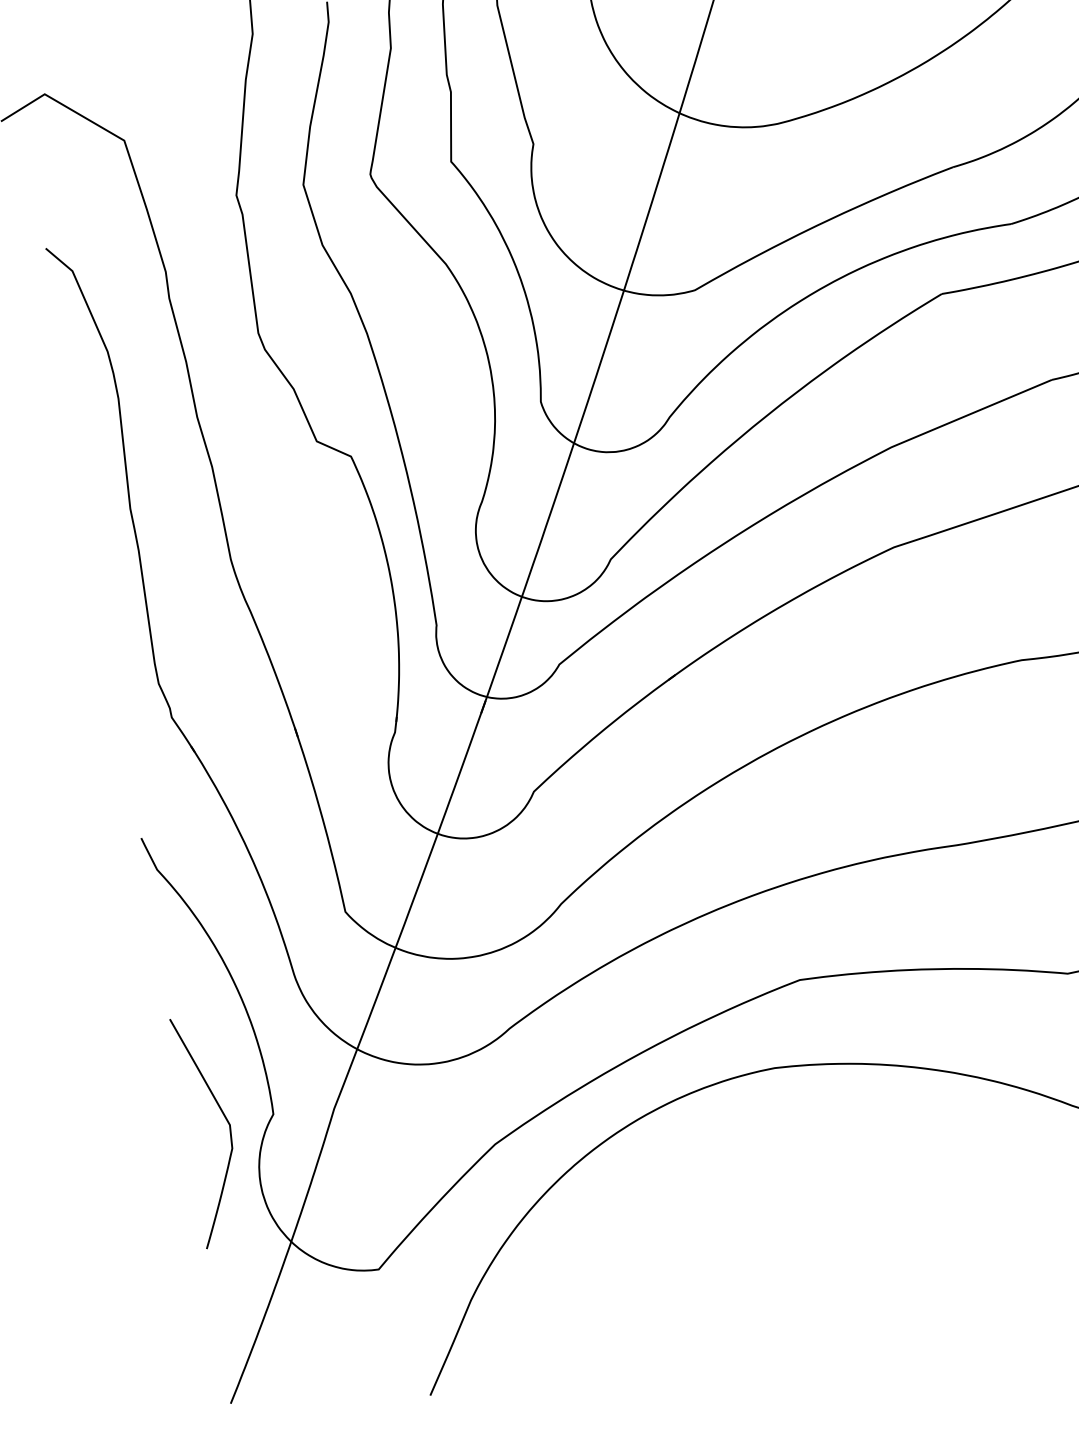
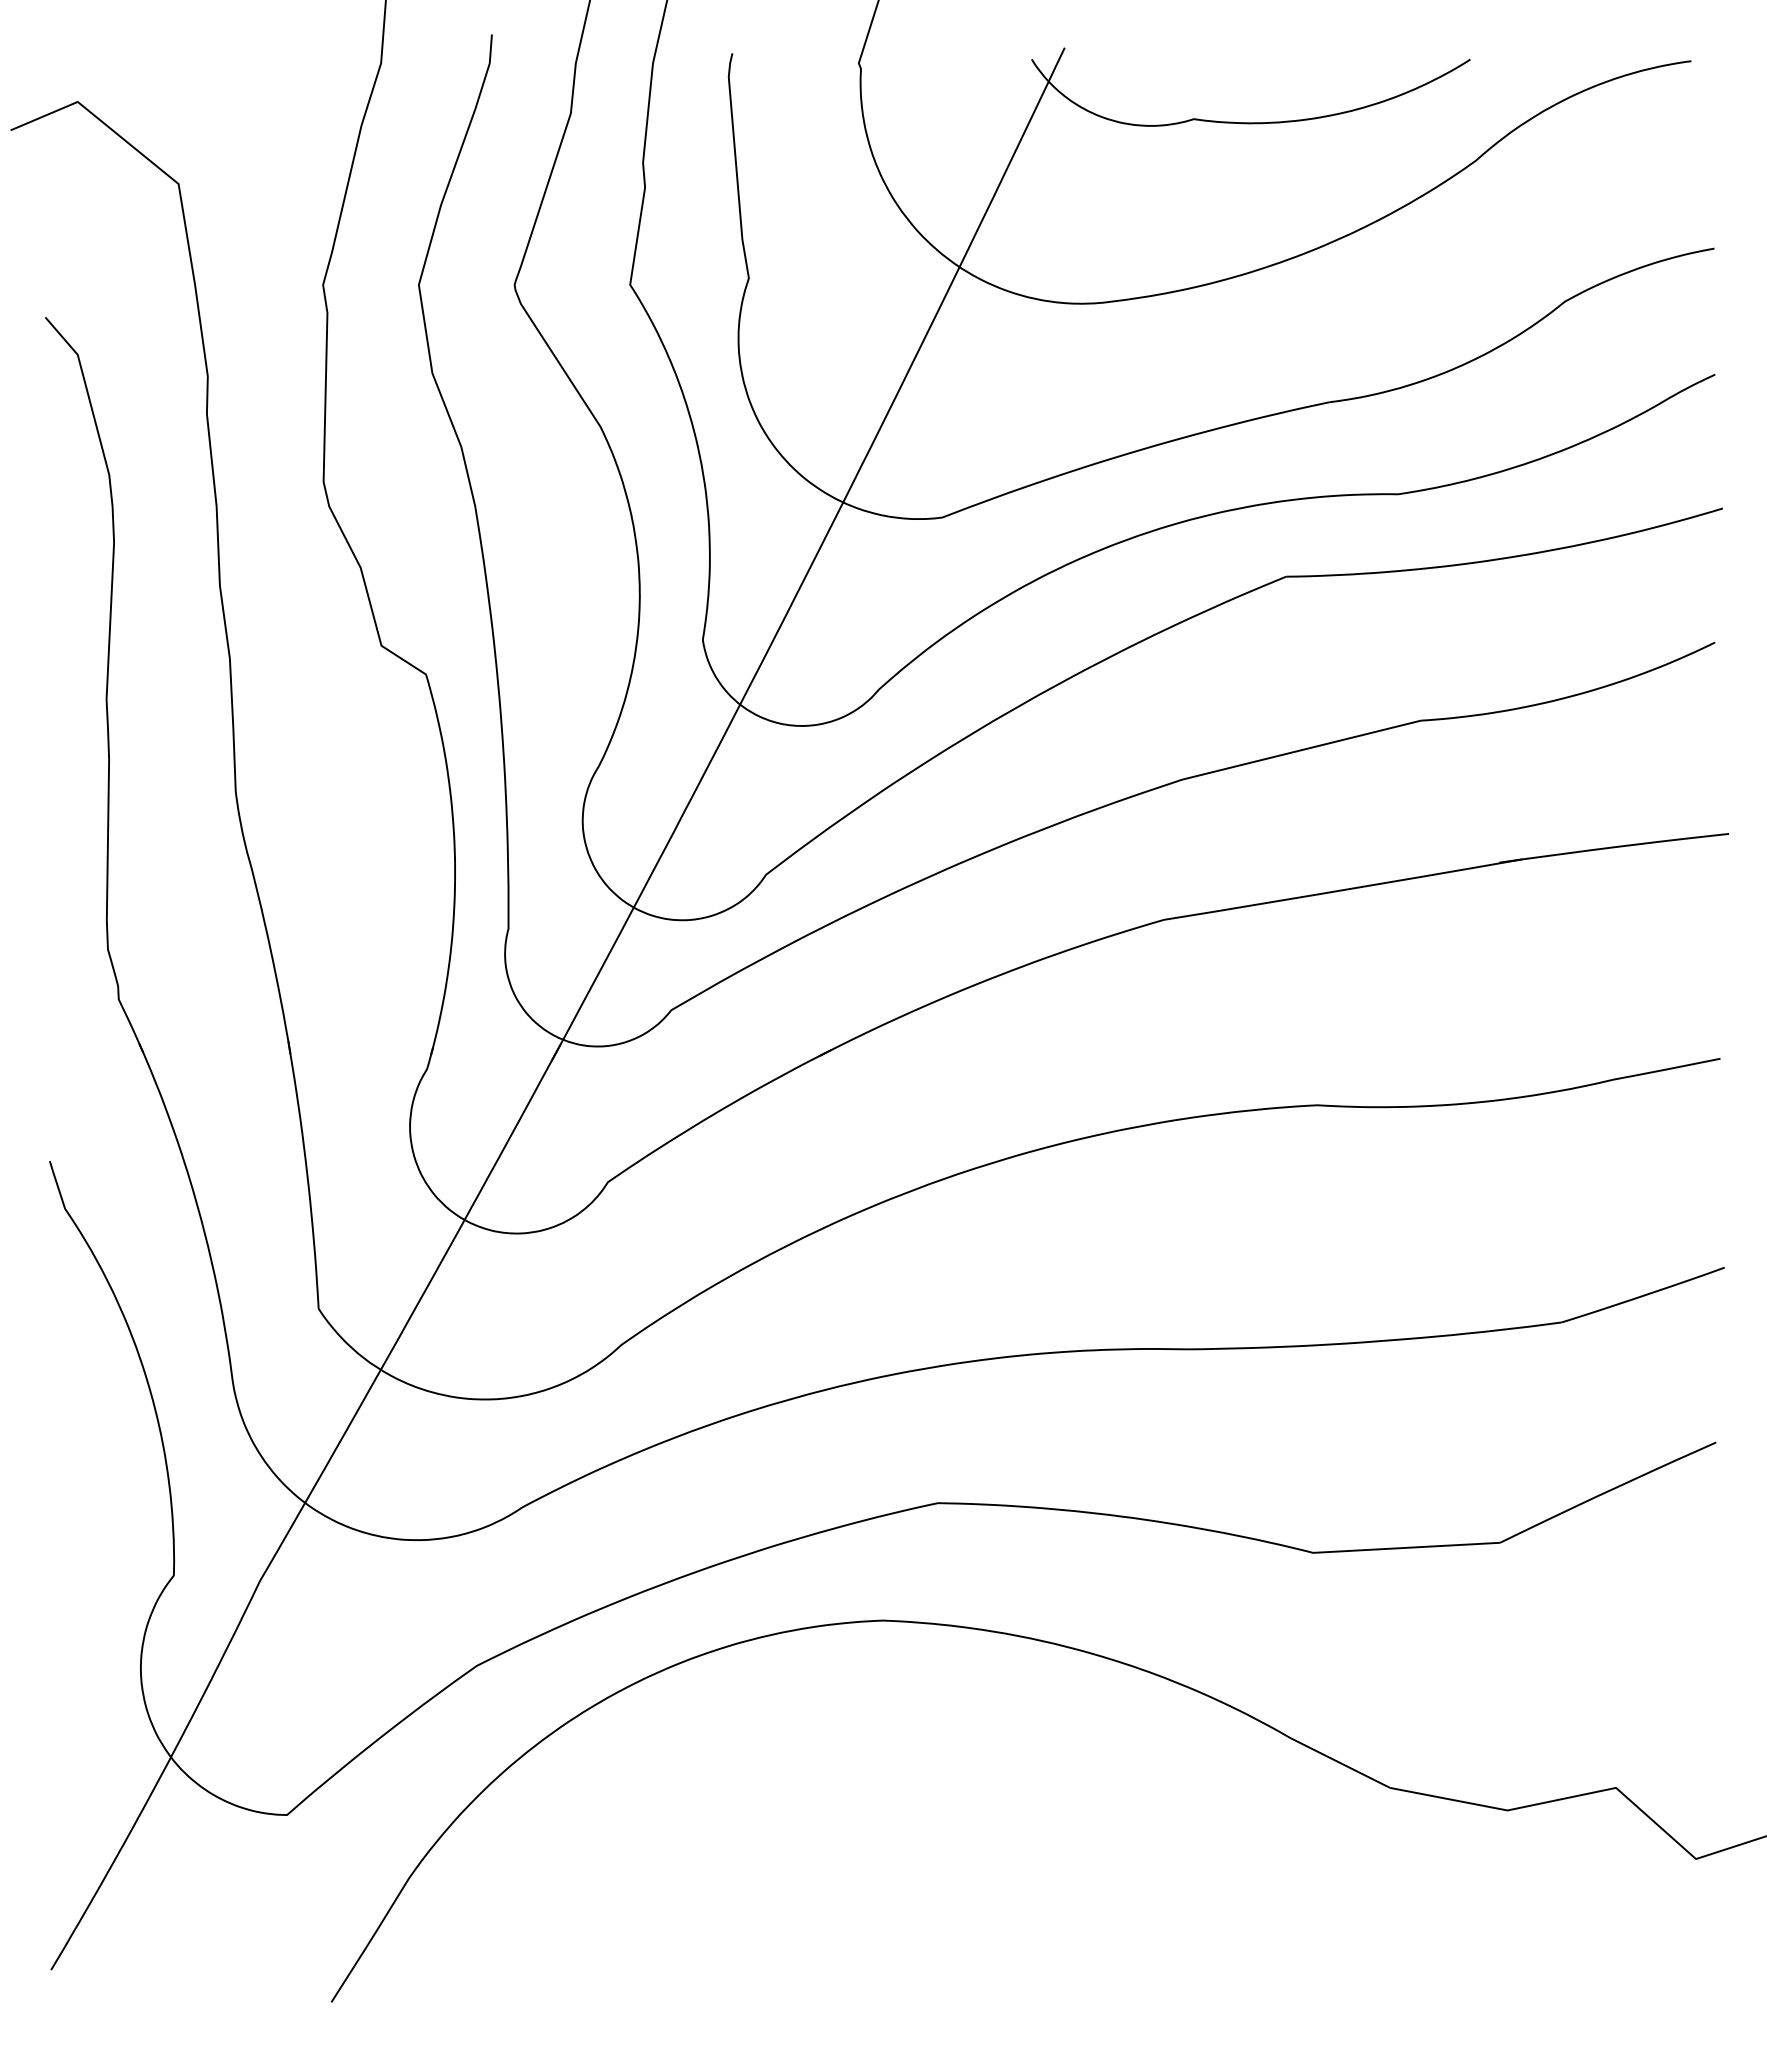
curve: (226, 1121) -> (107, 1575), removed

